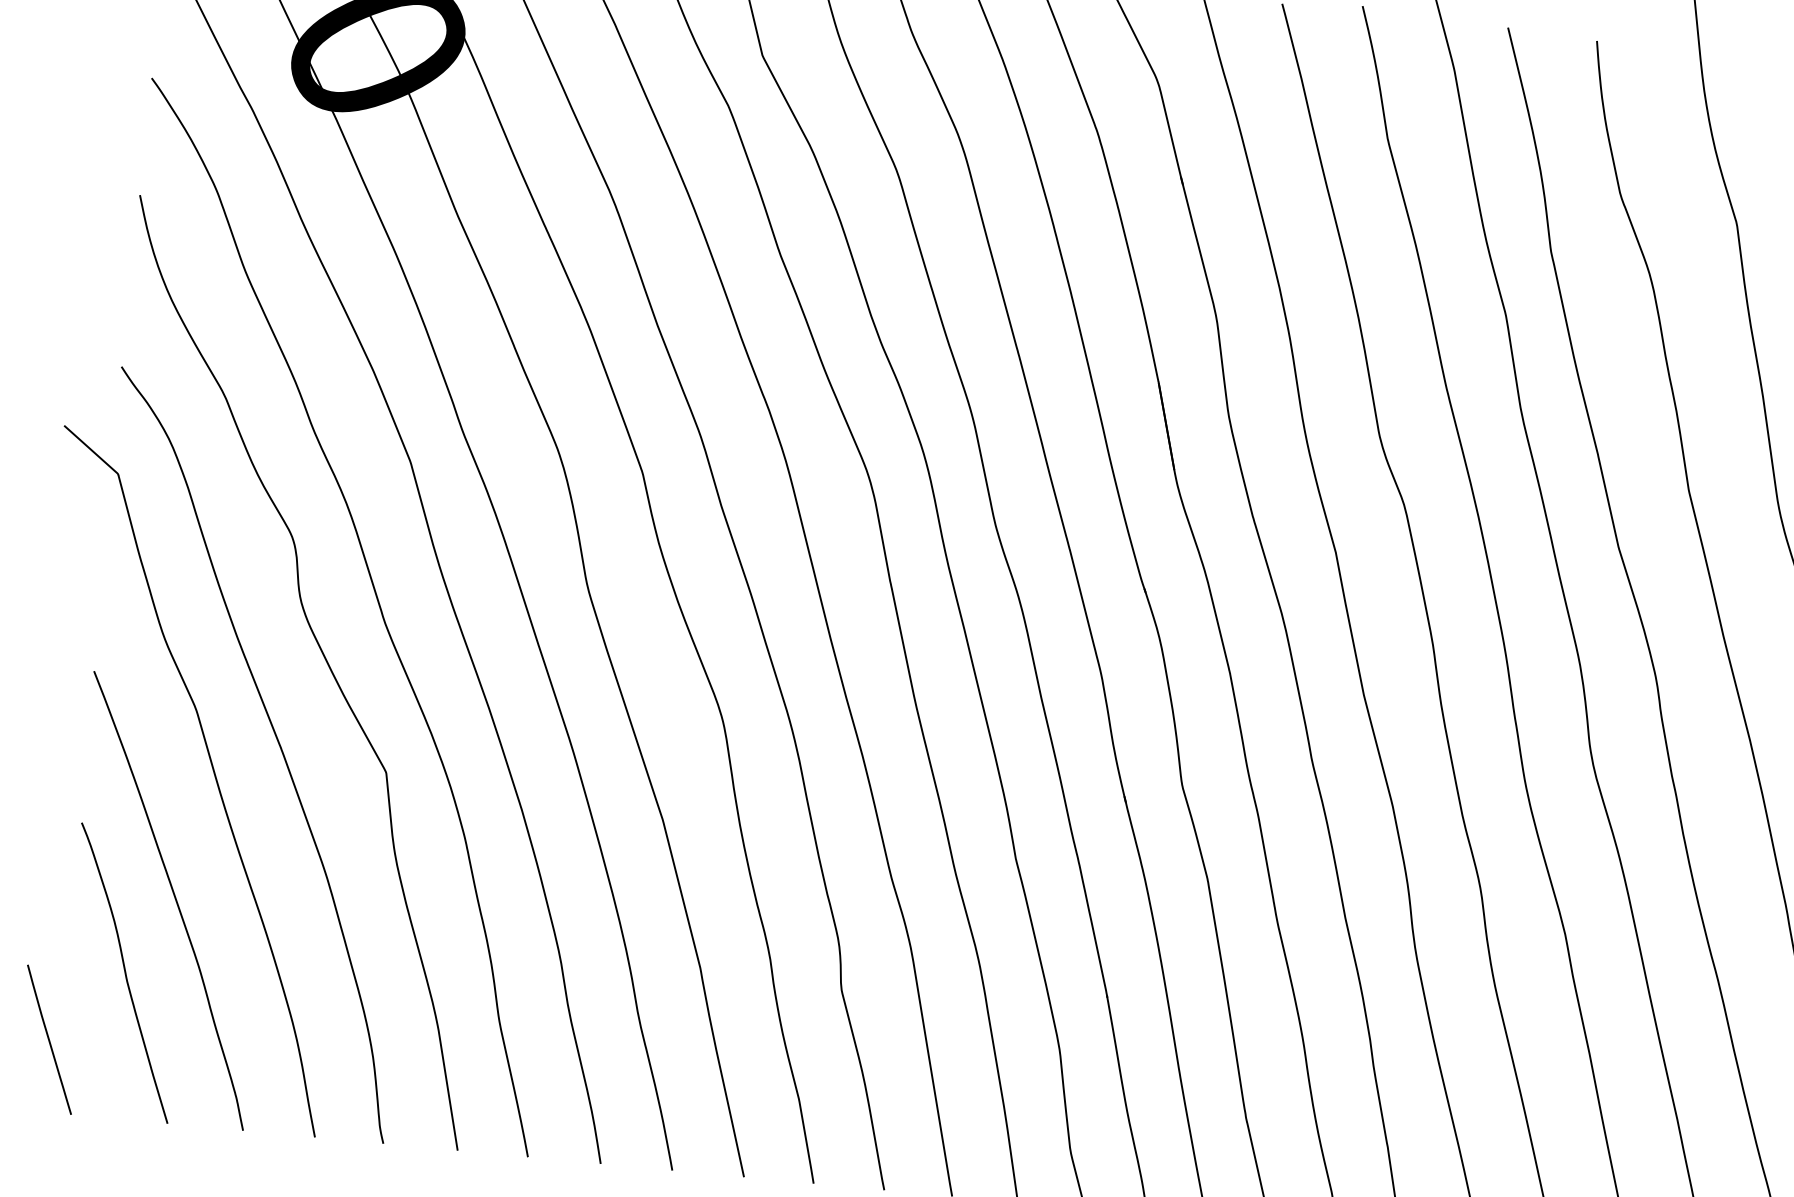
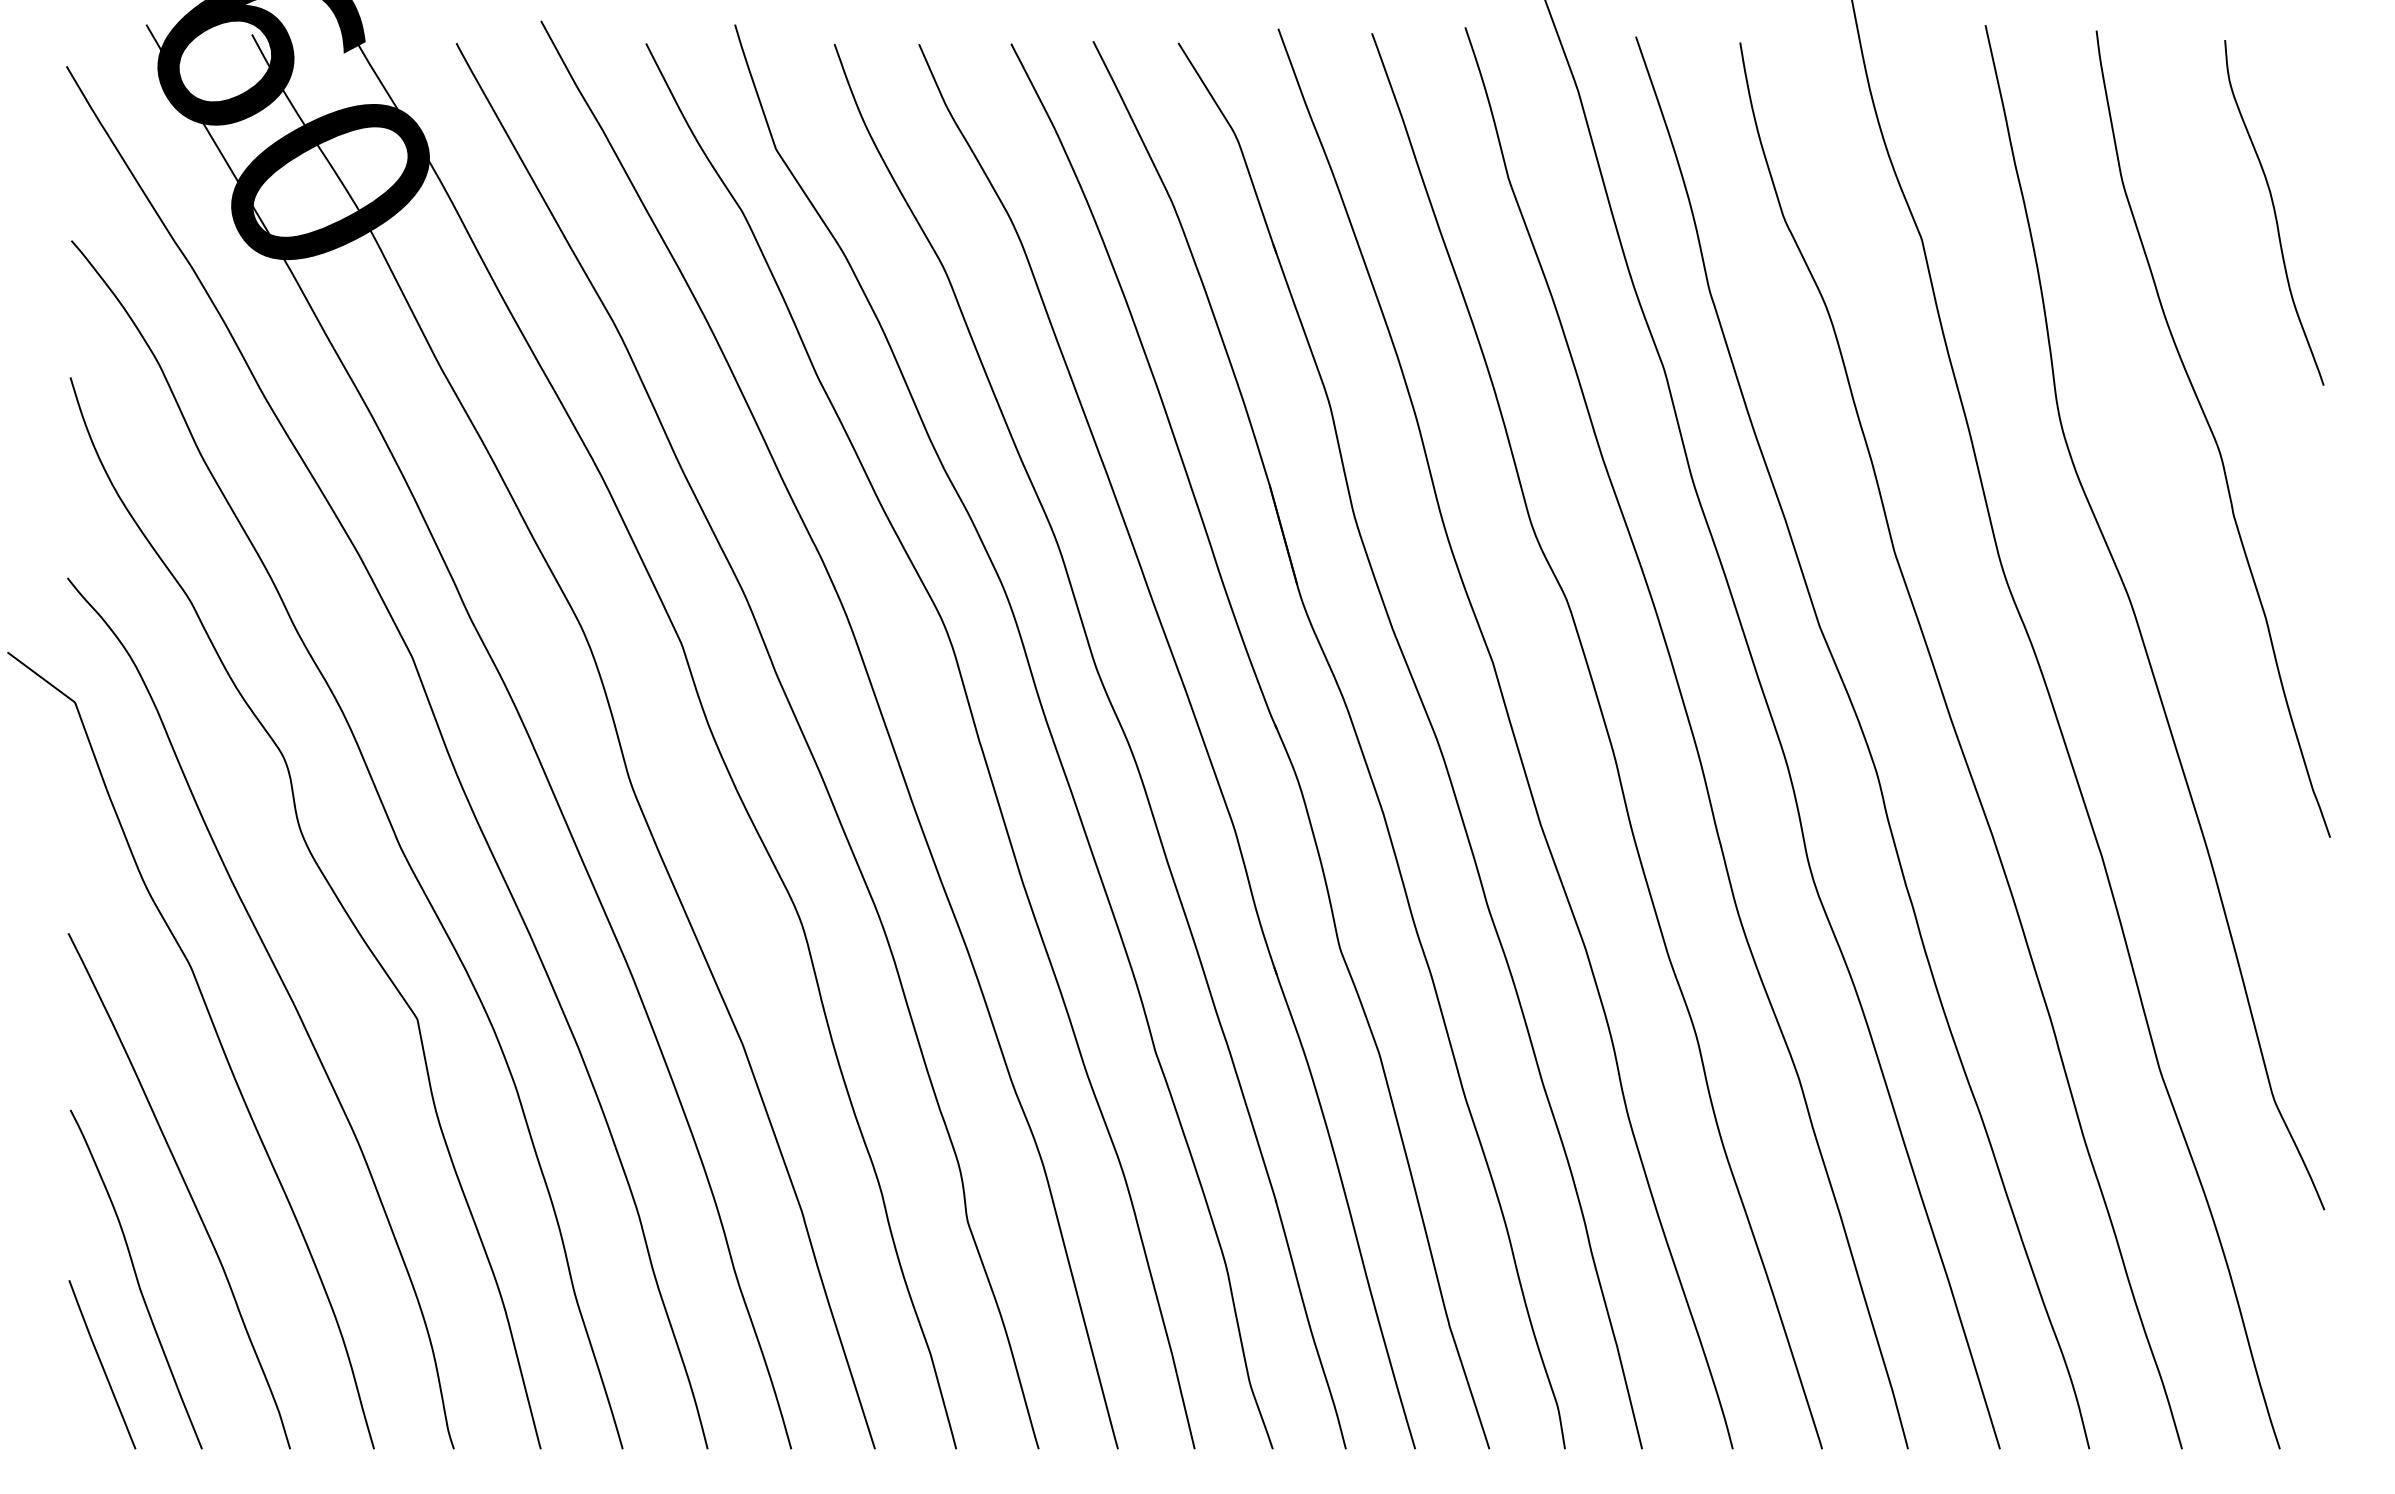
line: (49, 1039) -> (102, 1364), moved

